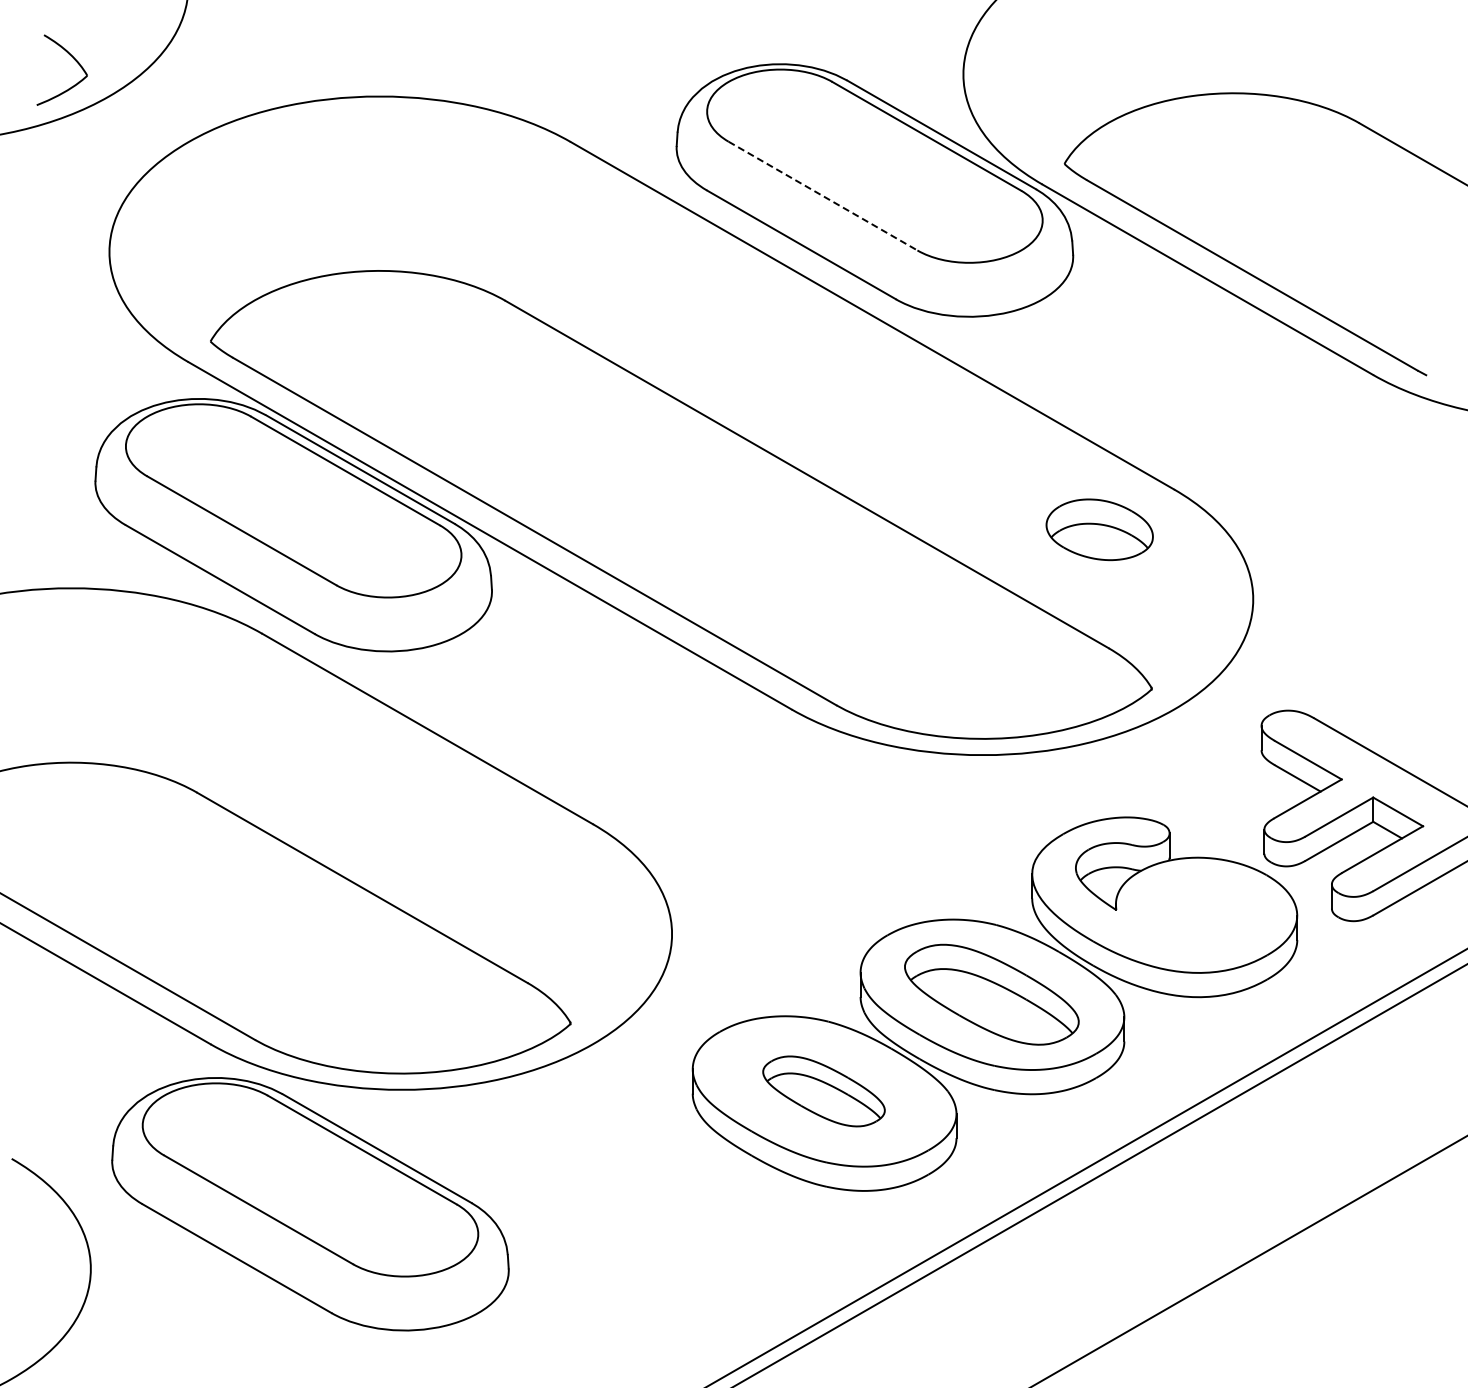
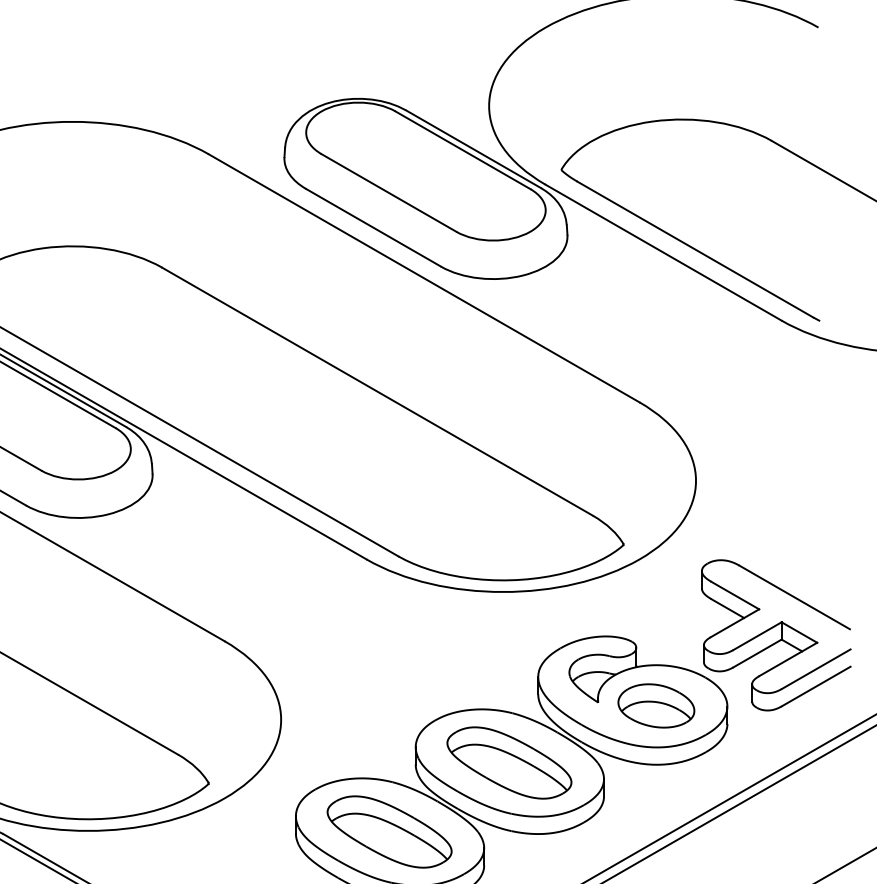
line: (823, 196) -> (389, 193), dashed -> solid
part: (1099, 529) -> (656, 705), moved
part: (823, 1091) -> (389, 832), size x1.43

